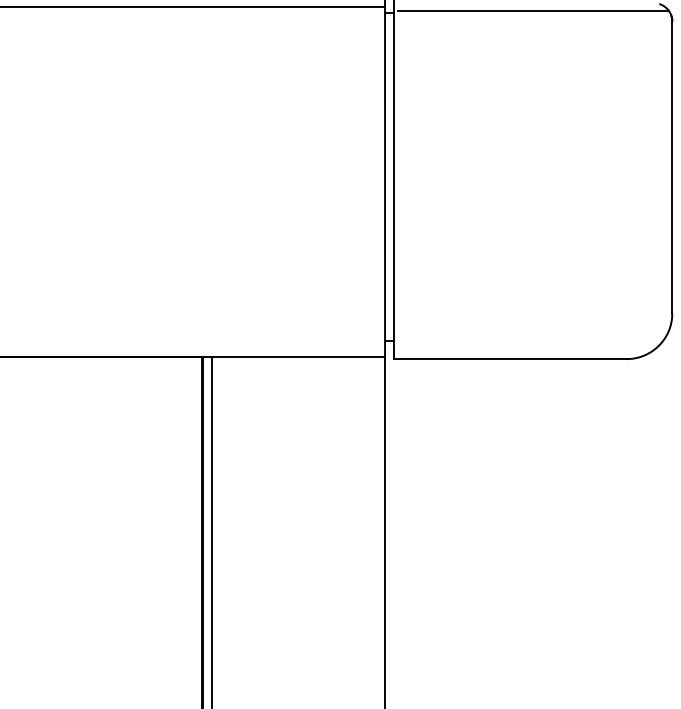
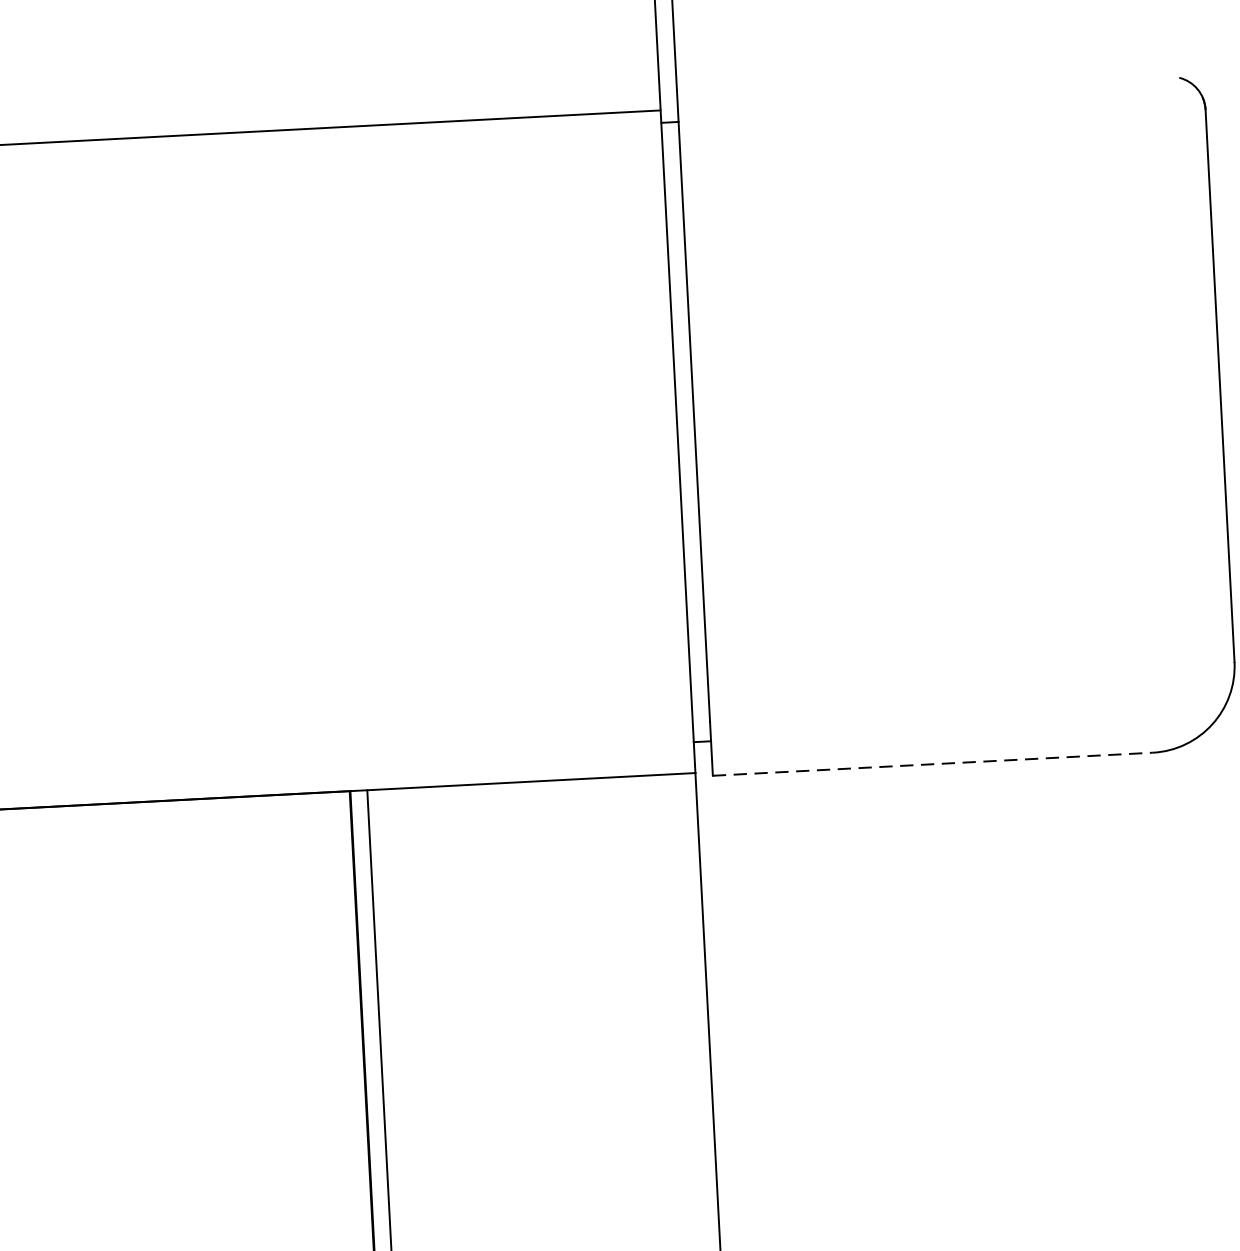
line: (532, 10) -> (939, 102), removed
line: (510, 359) -> (932, 764), solid -> dashed

